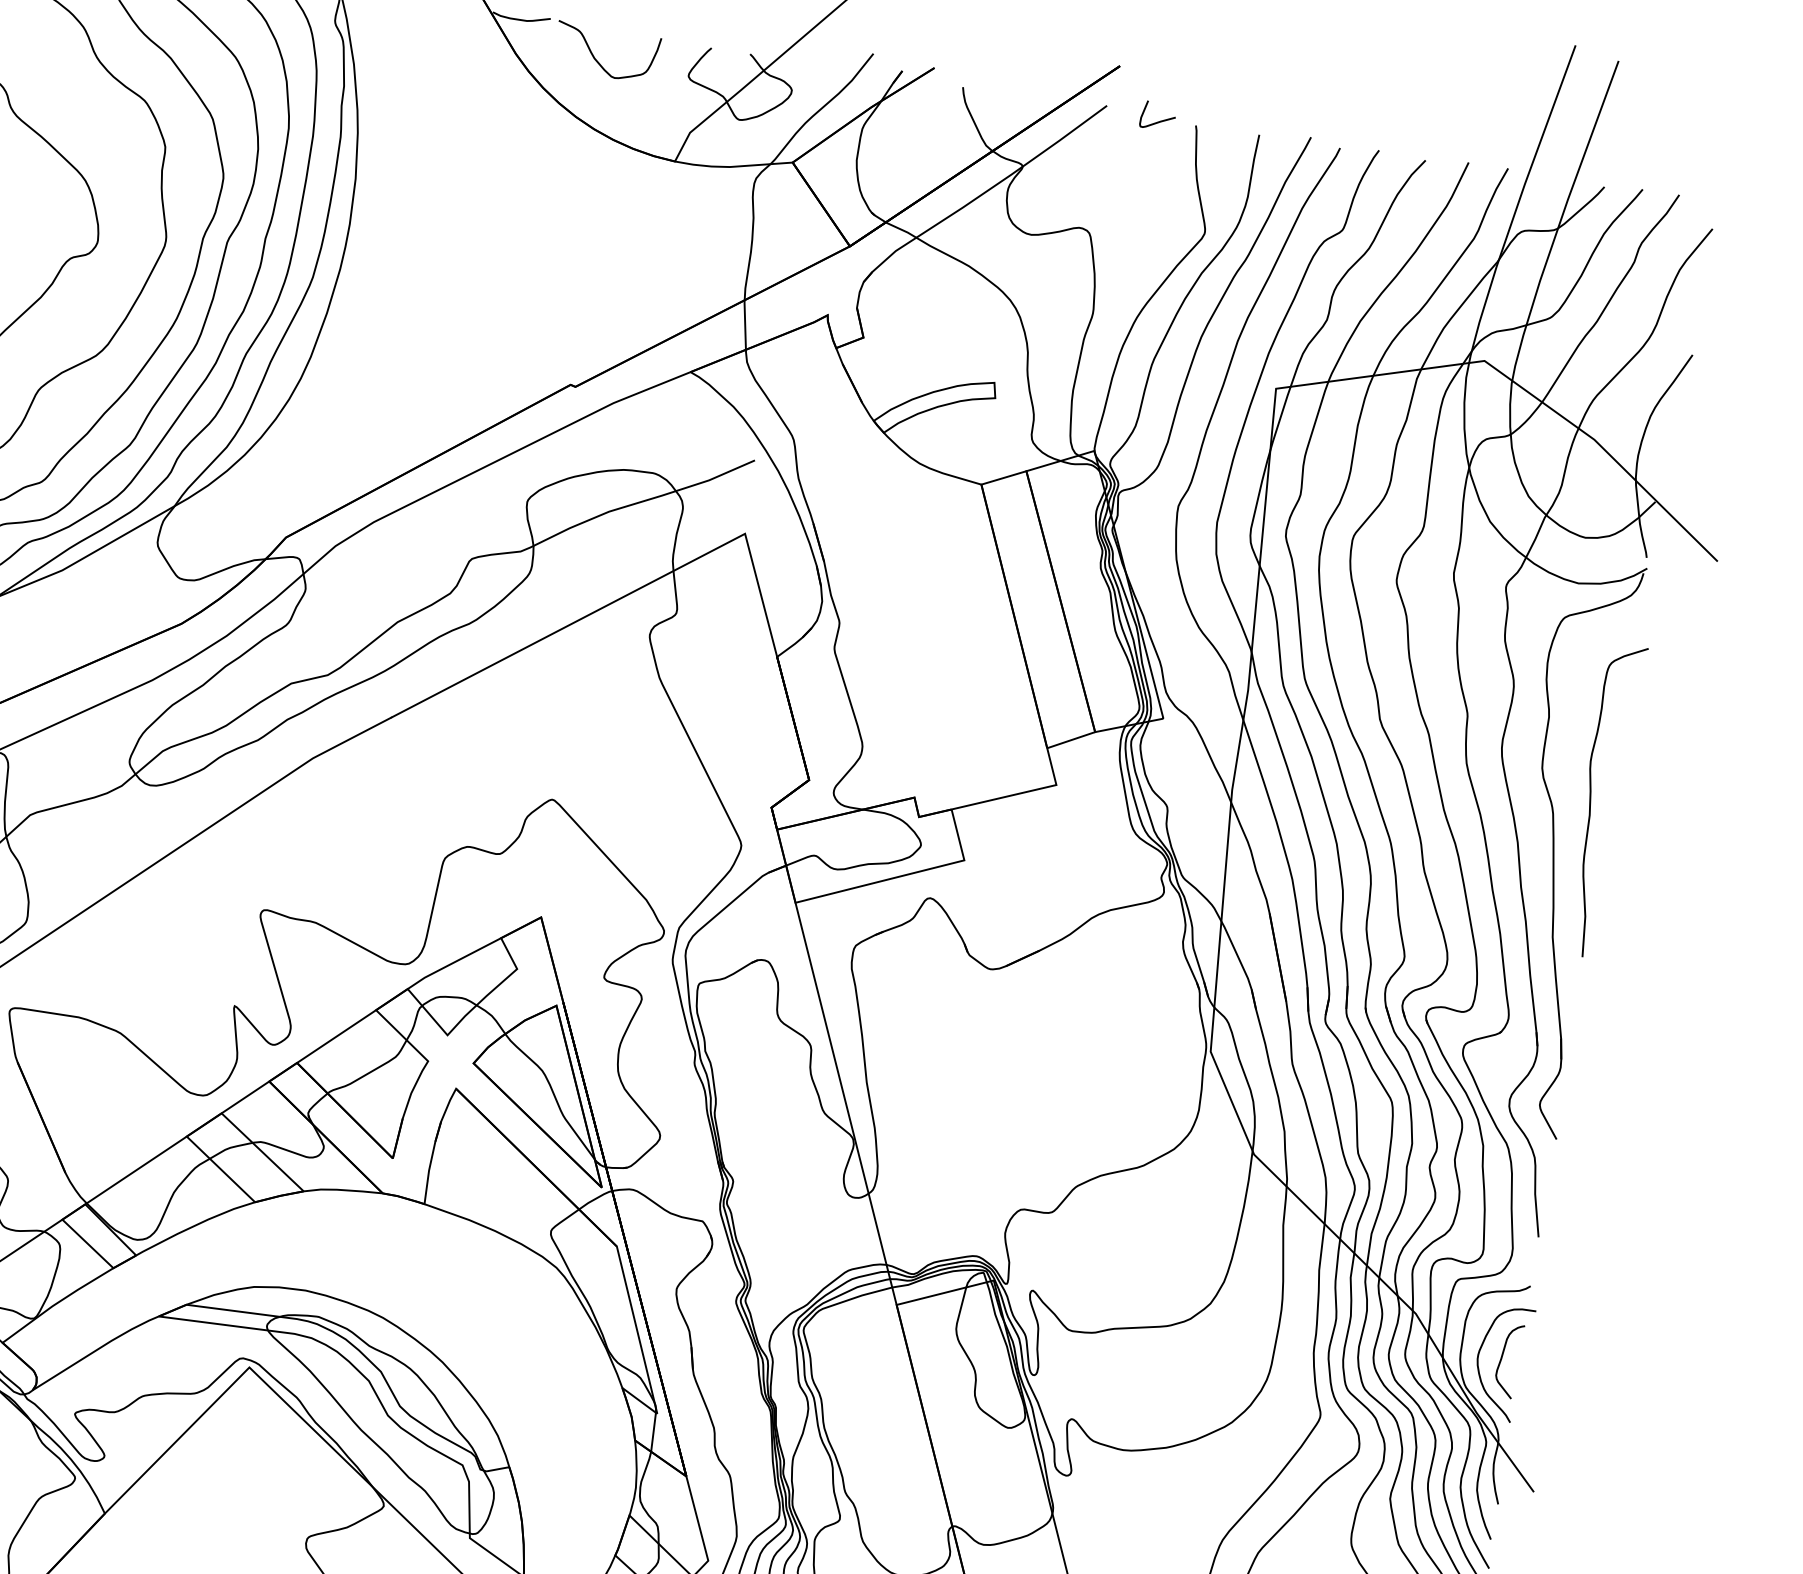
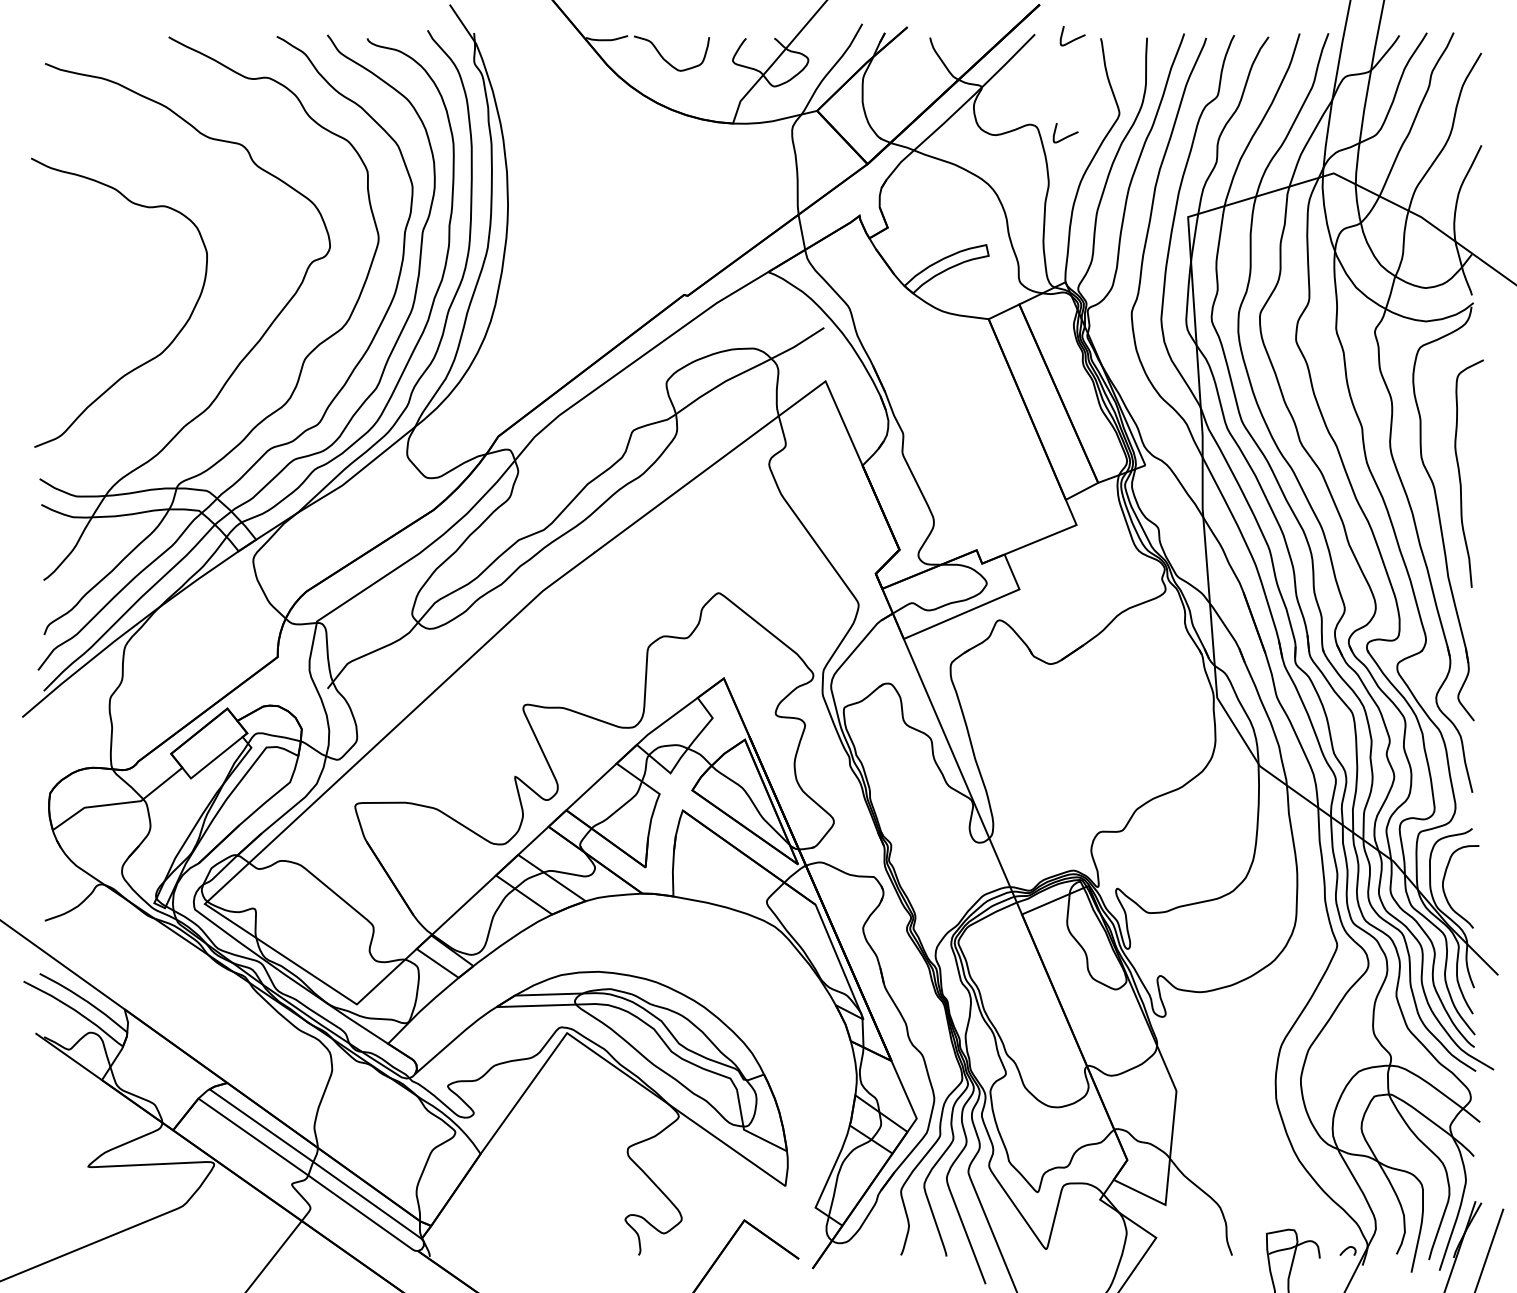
curve: (1129, 250) -> (1067, 135), added
curve: (1502, 1359) -> (1460, 884), removed

